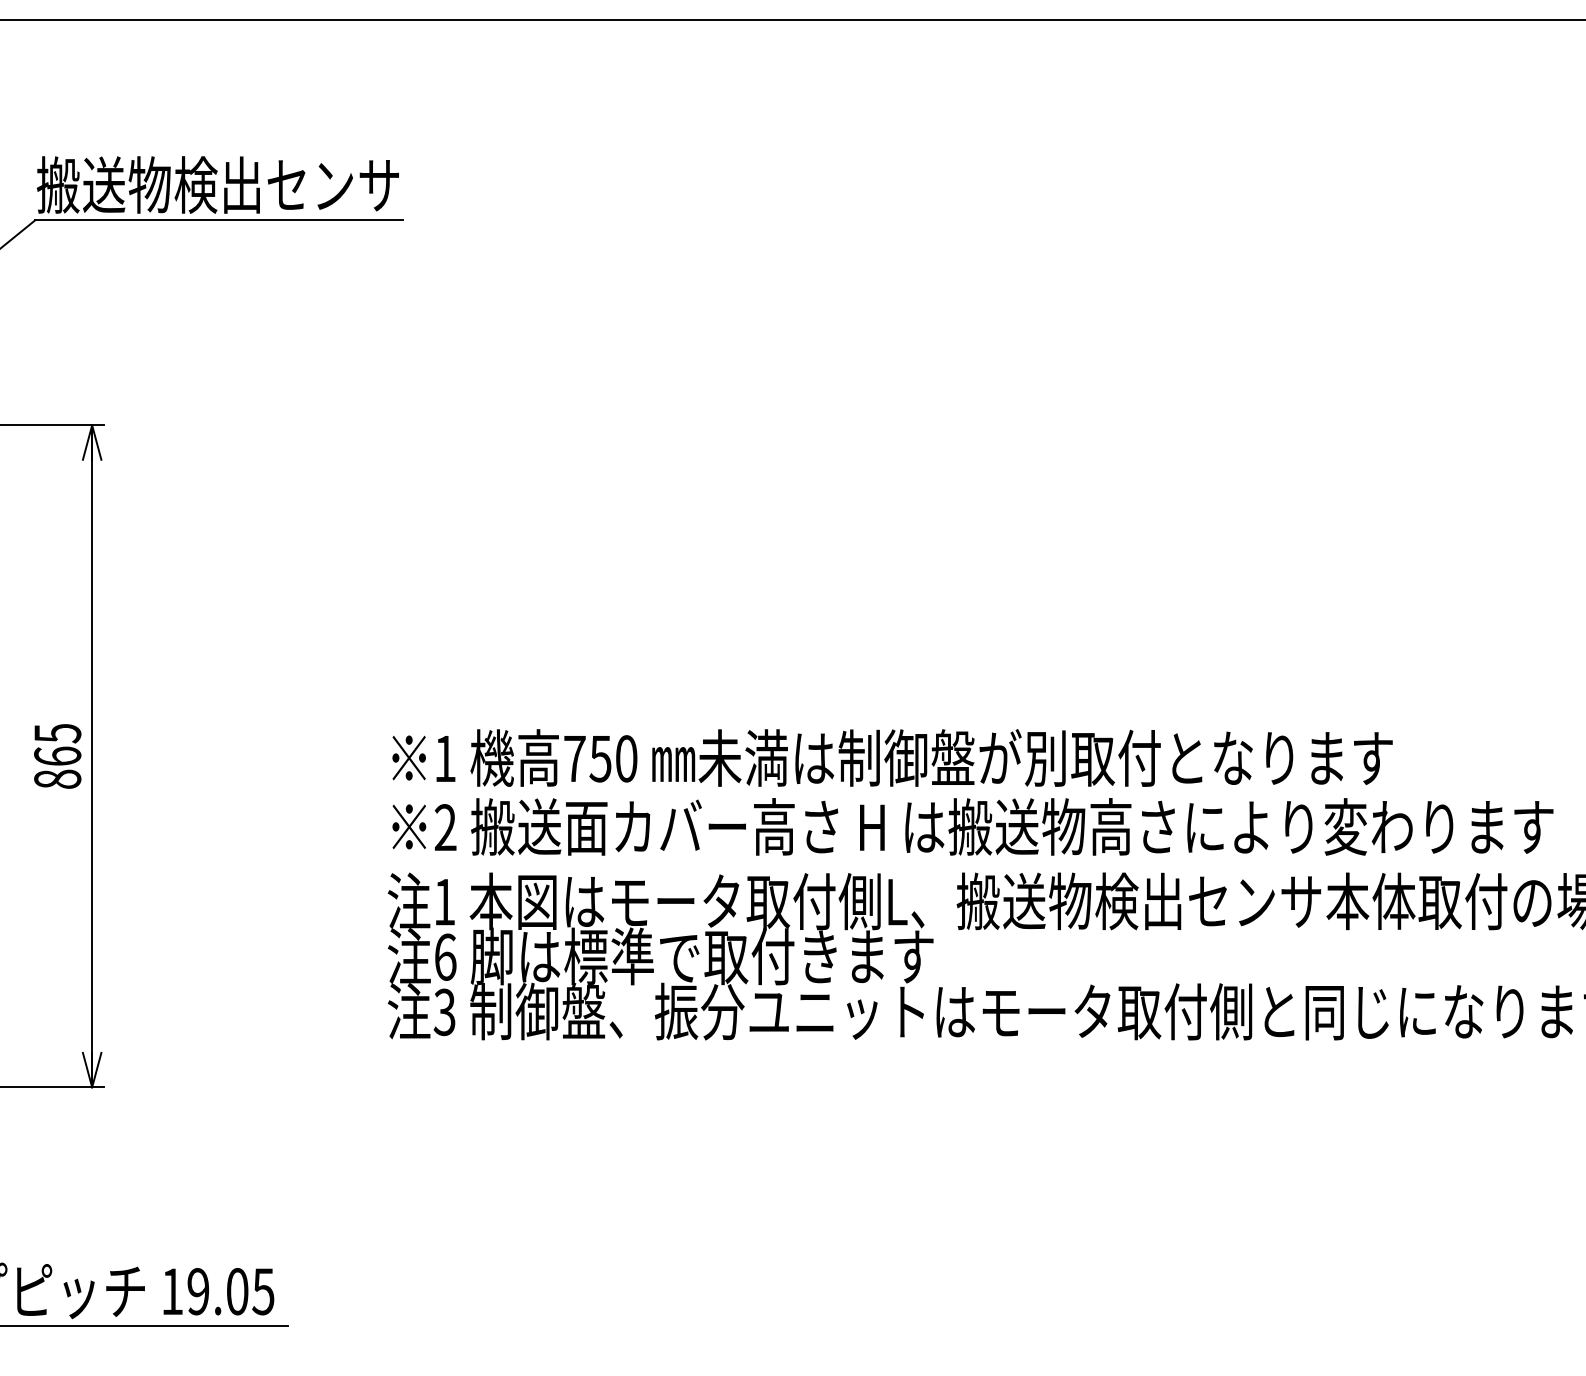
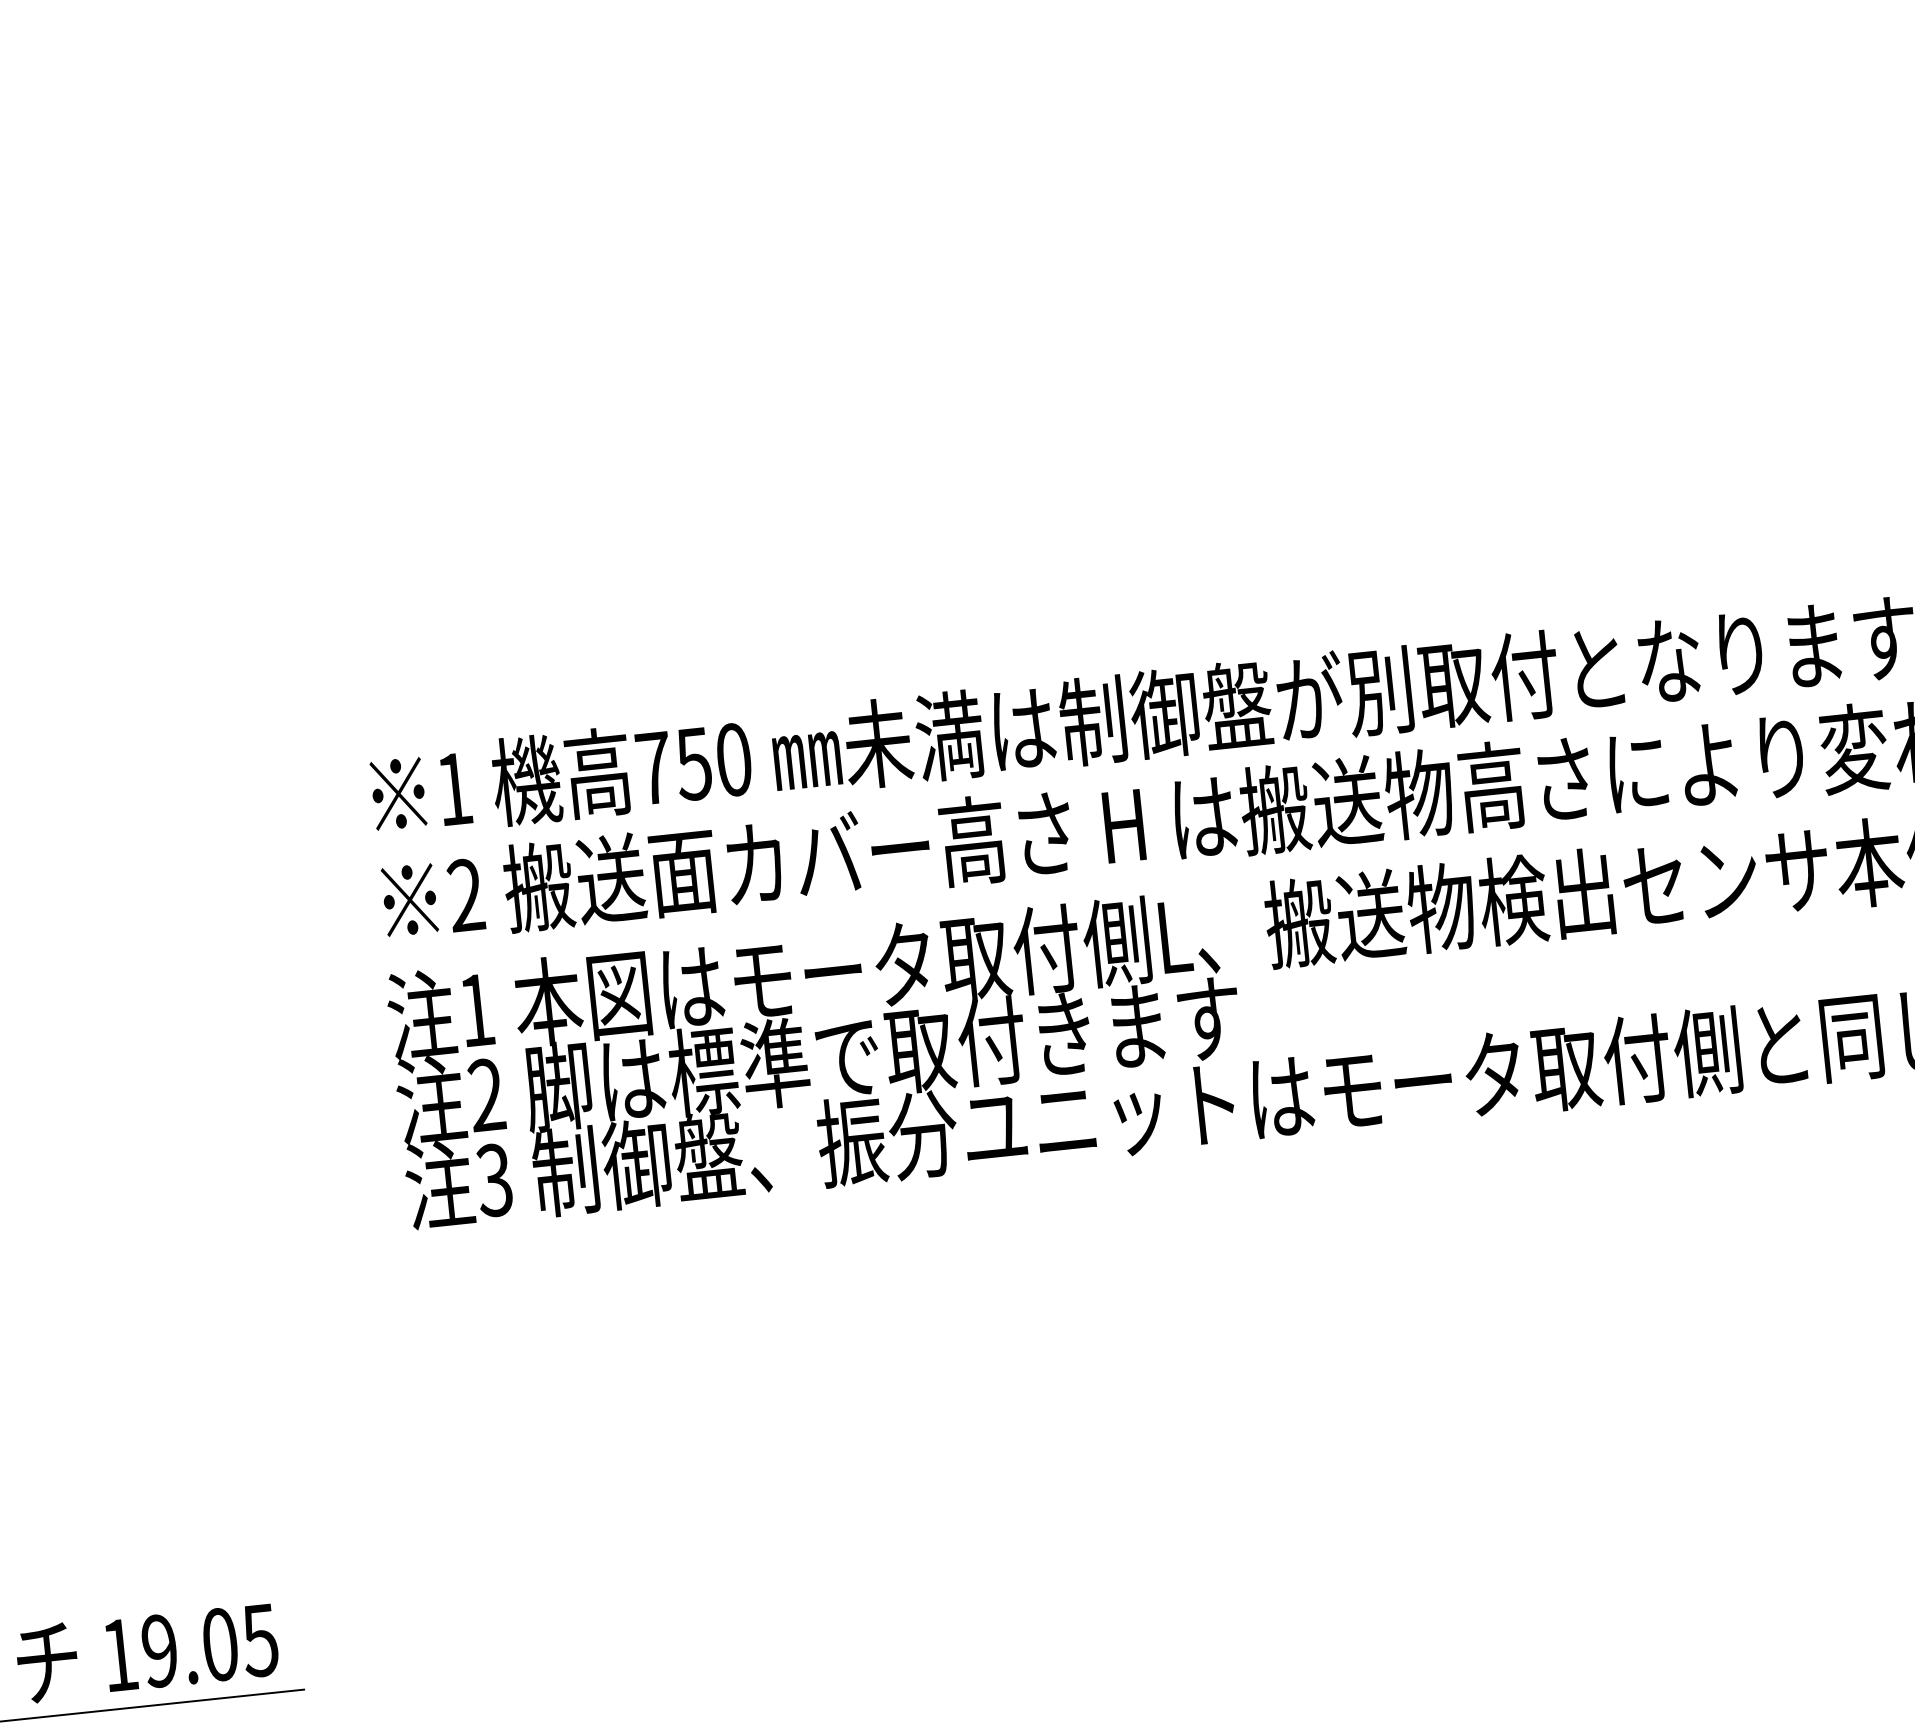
text: (445, 956) -> (486, 1094), 6 -> 2

